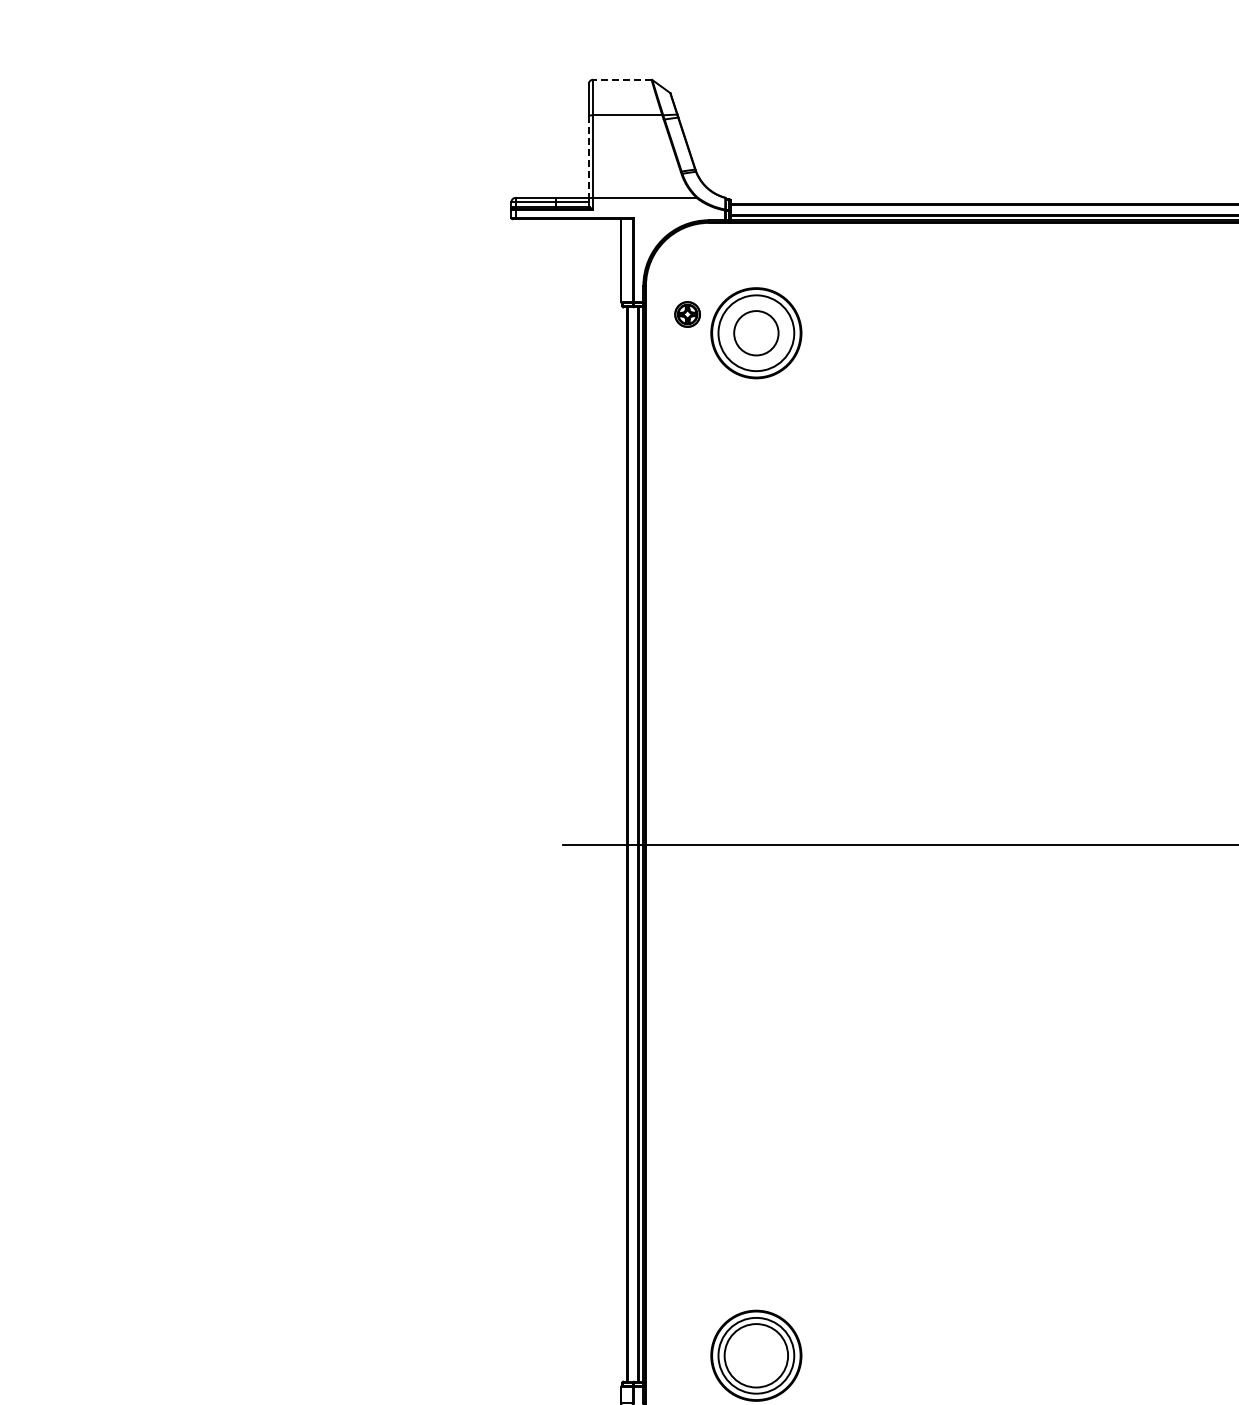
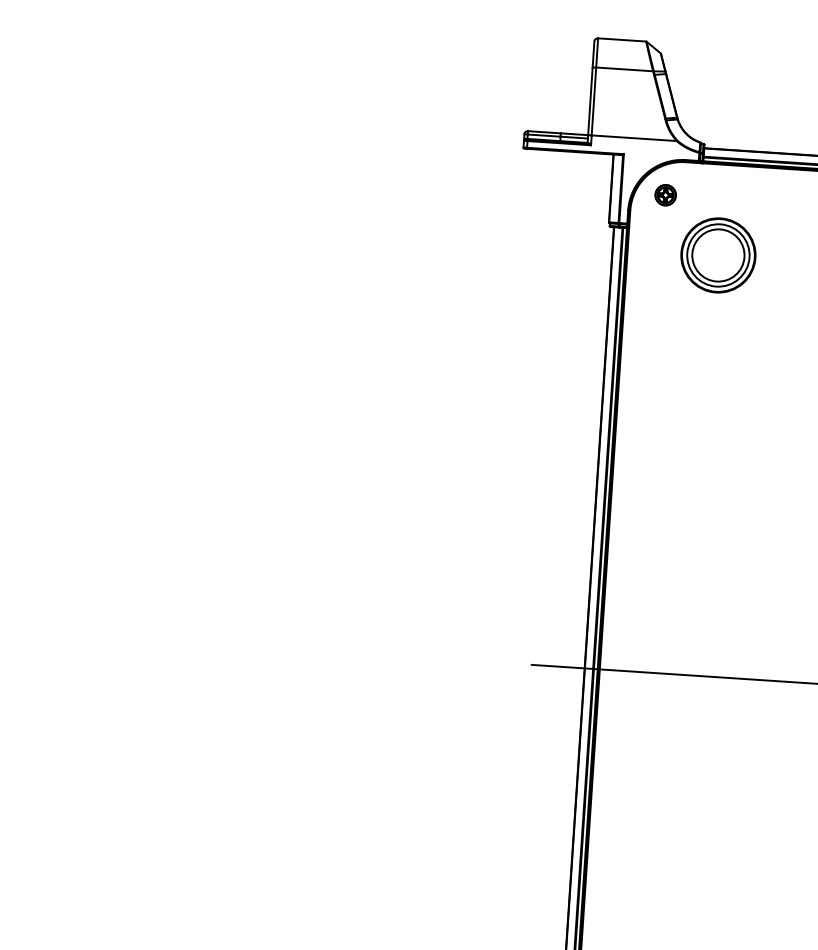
line: (621, 79) -> (621, 39), dashed -> solid
line: (588, 156) -> (590, 101), dashed -> solid
part: (687, 314) -> (665, 195), moved
circle: (756, 332) -> (718, 254), size x1.43

